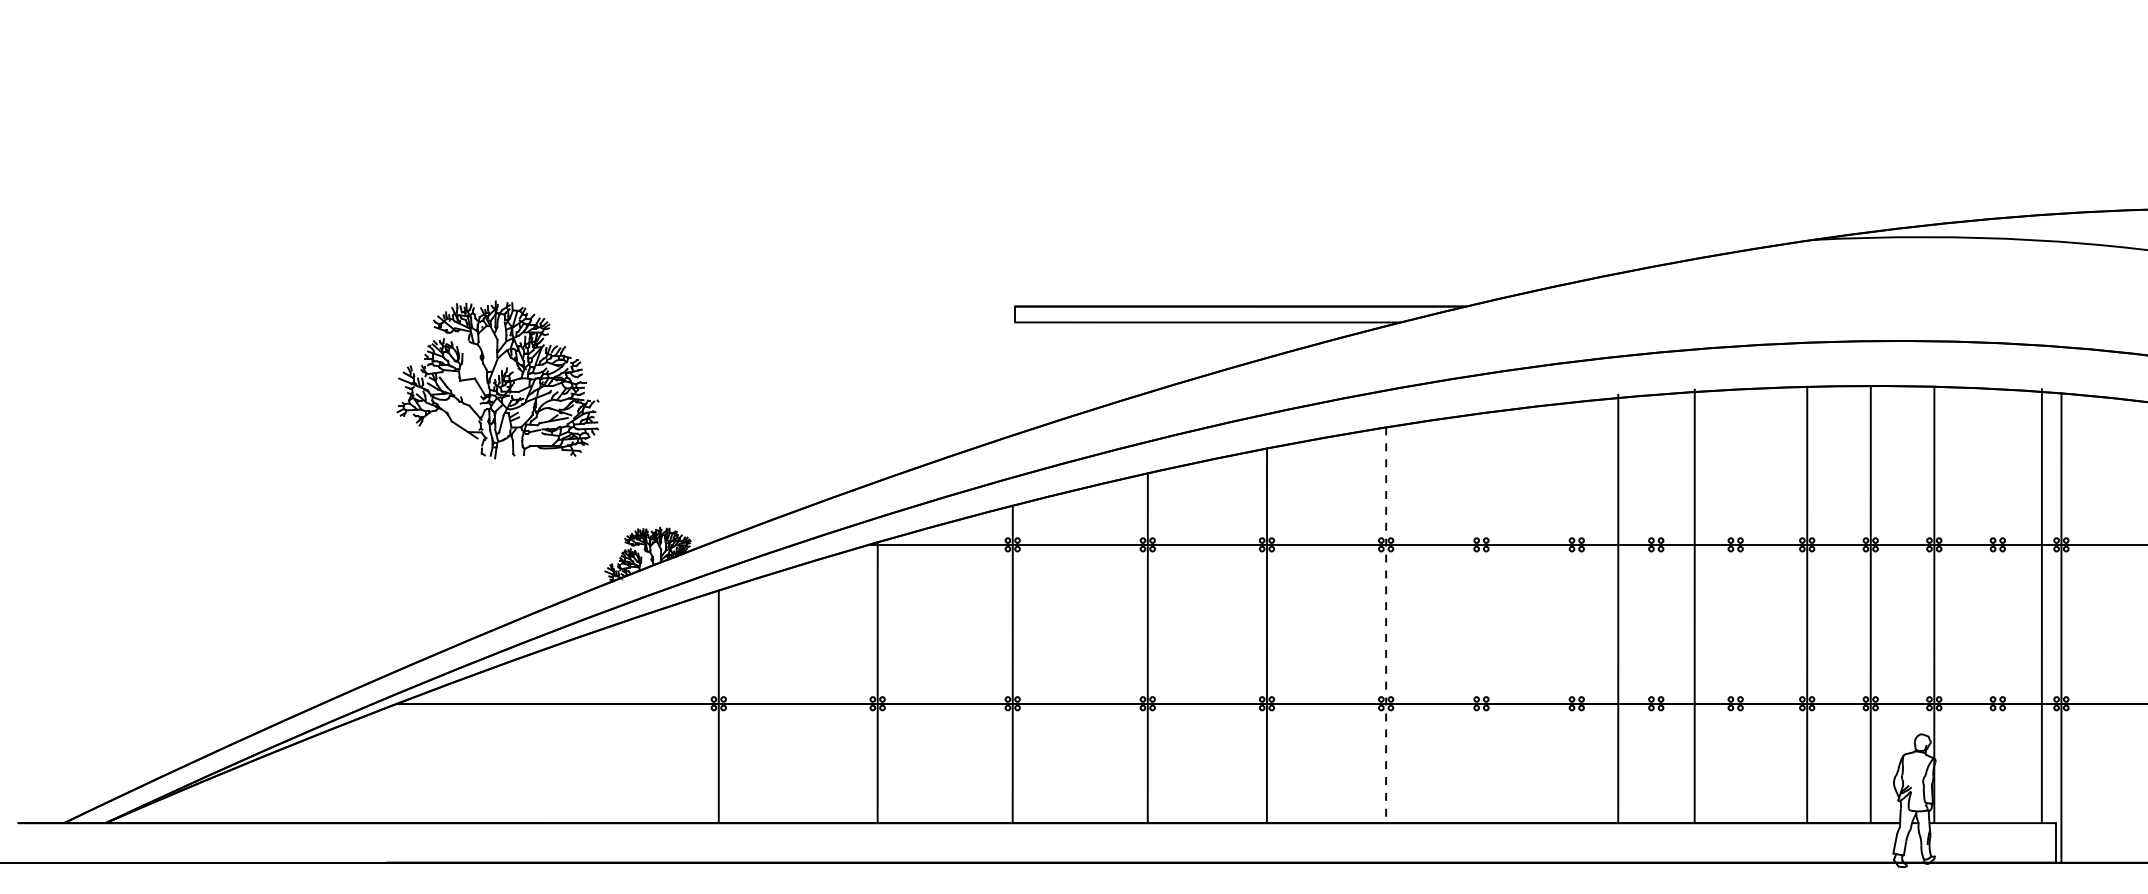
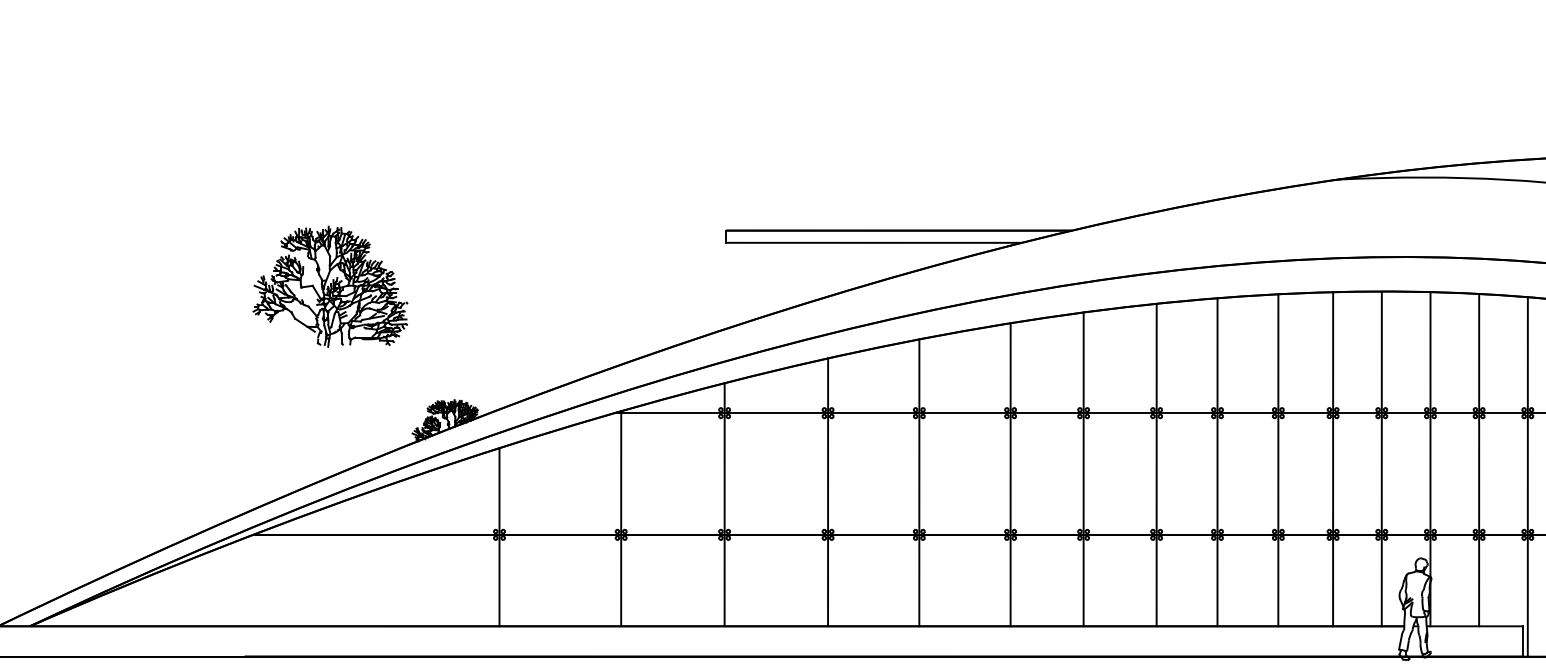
line: (1694, 606) -> (1278, 460), moved
line: (2041, 606) -> (1478, 460), moved
line: (1618, 608) -> (1217, 461), moved
line: (1576, 612) -> (1156, 464), added
line: (1481, 618) -> (1083, 469), added
line: (1386, 625) -> (1010, 474), dashed -> solid

